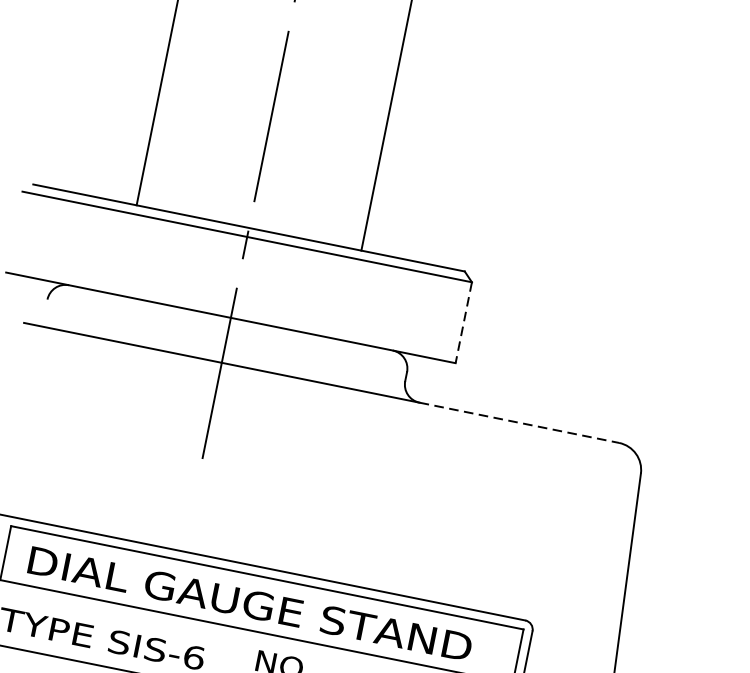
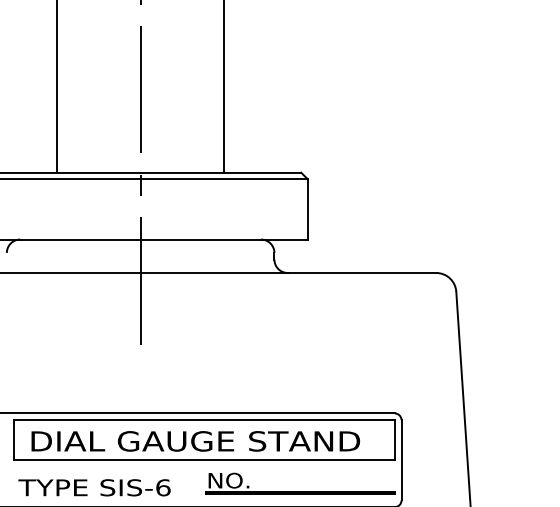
line: (463, 322) -> (307, 209), dashed -> solid
line: (519, 423) -> (362, 273), dashed -> solid

